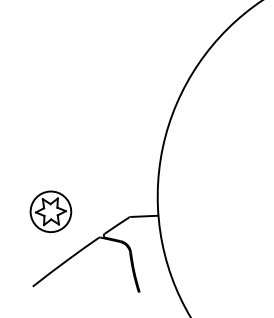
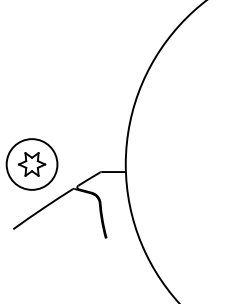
circle: (50, 211) -> (31, 164), size x1.43

